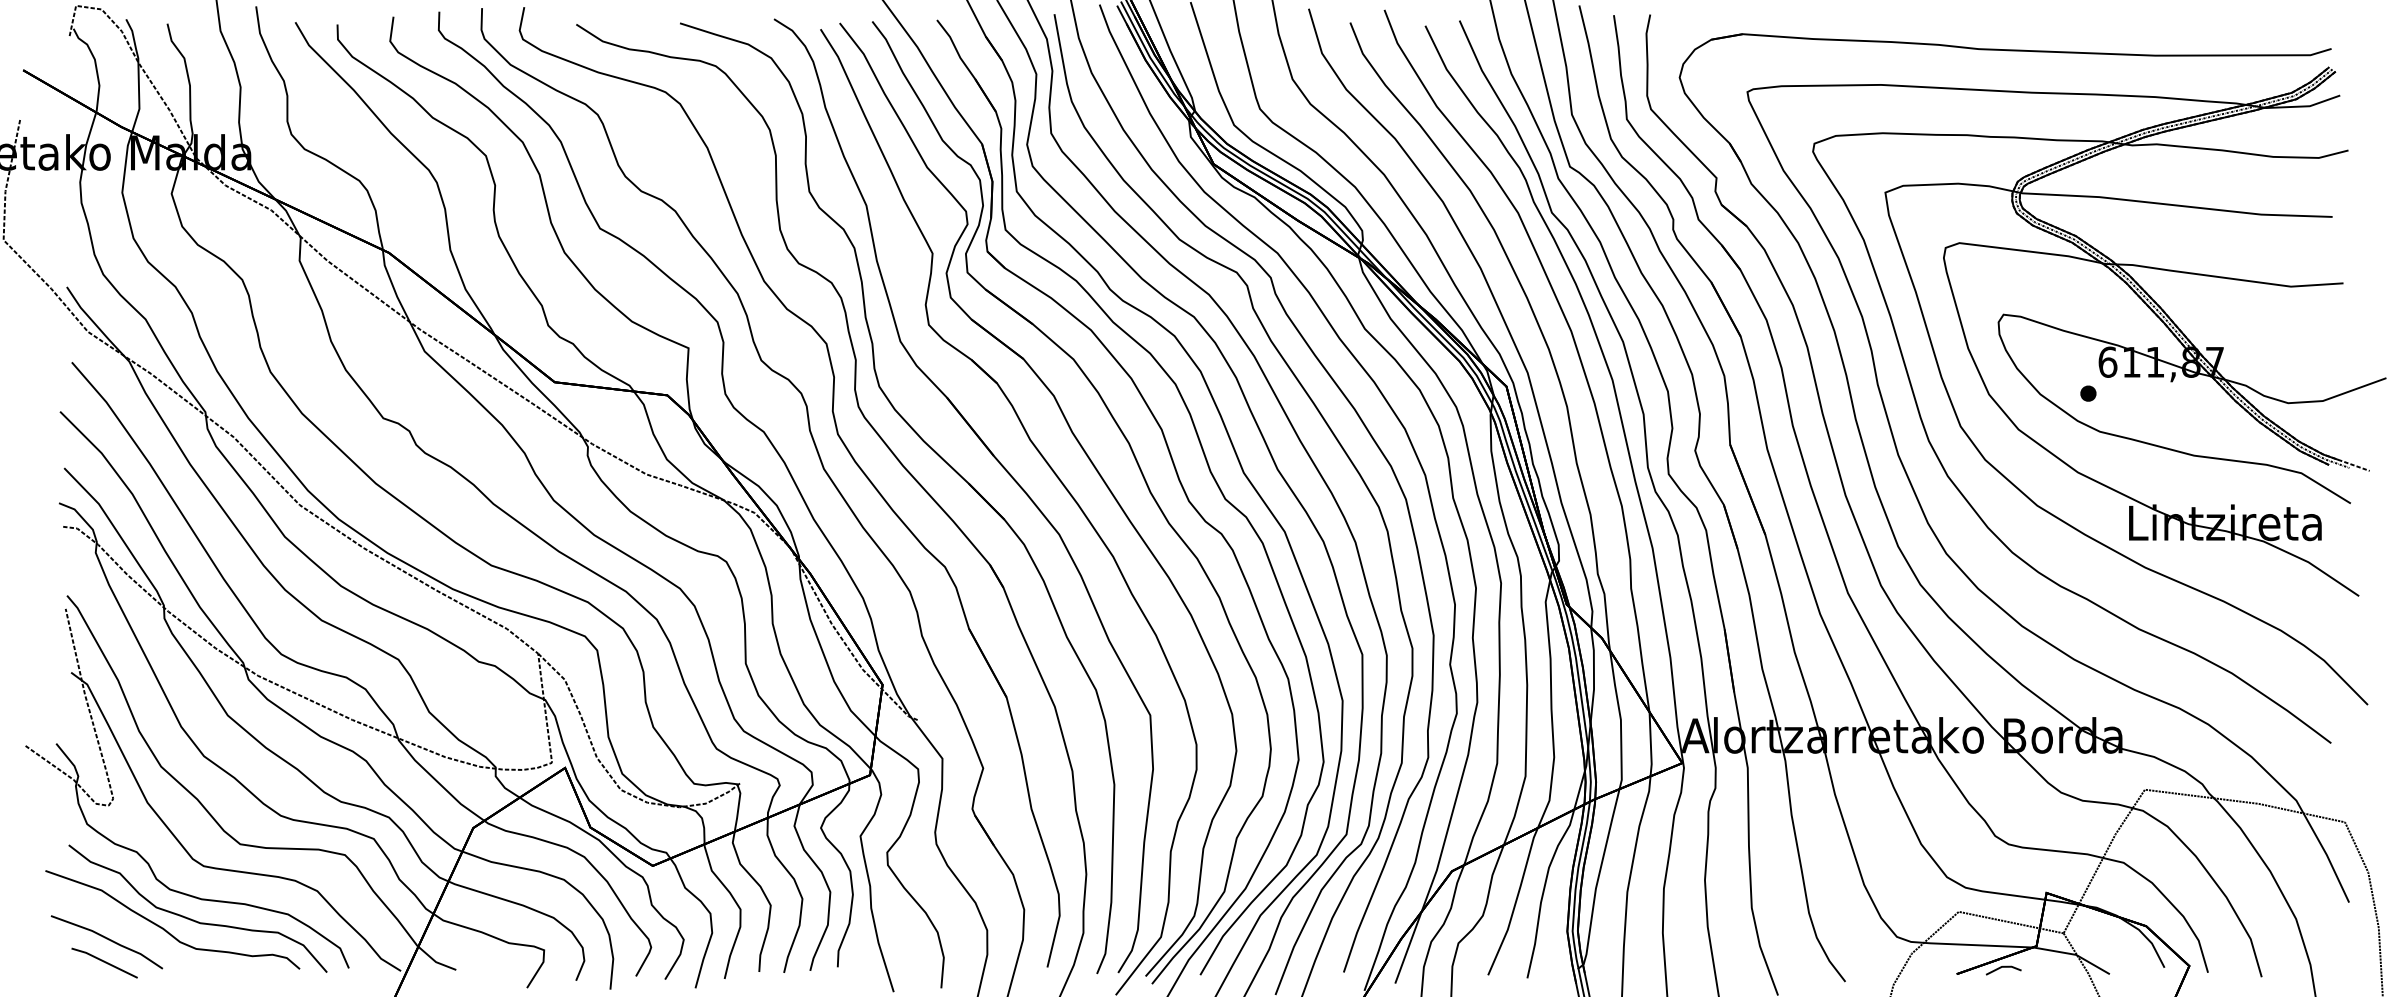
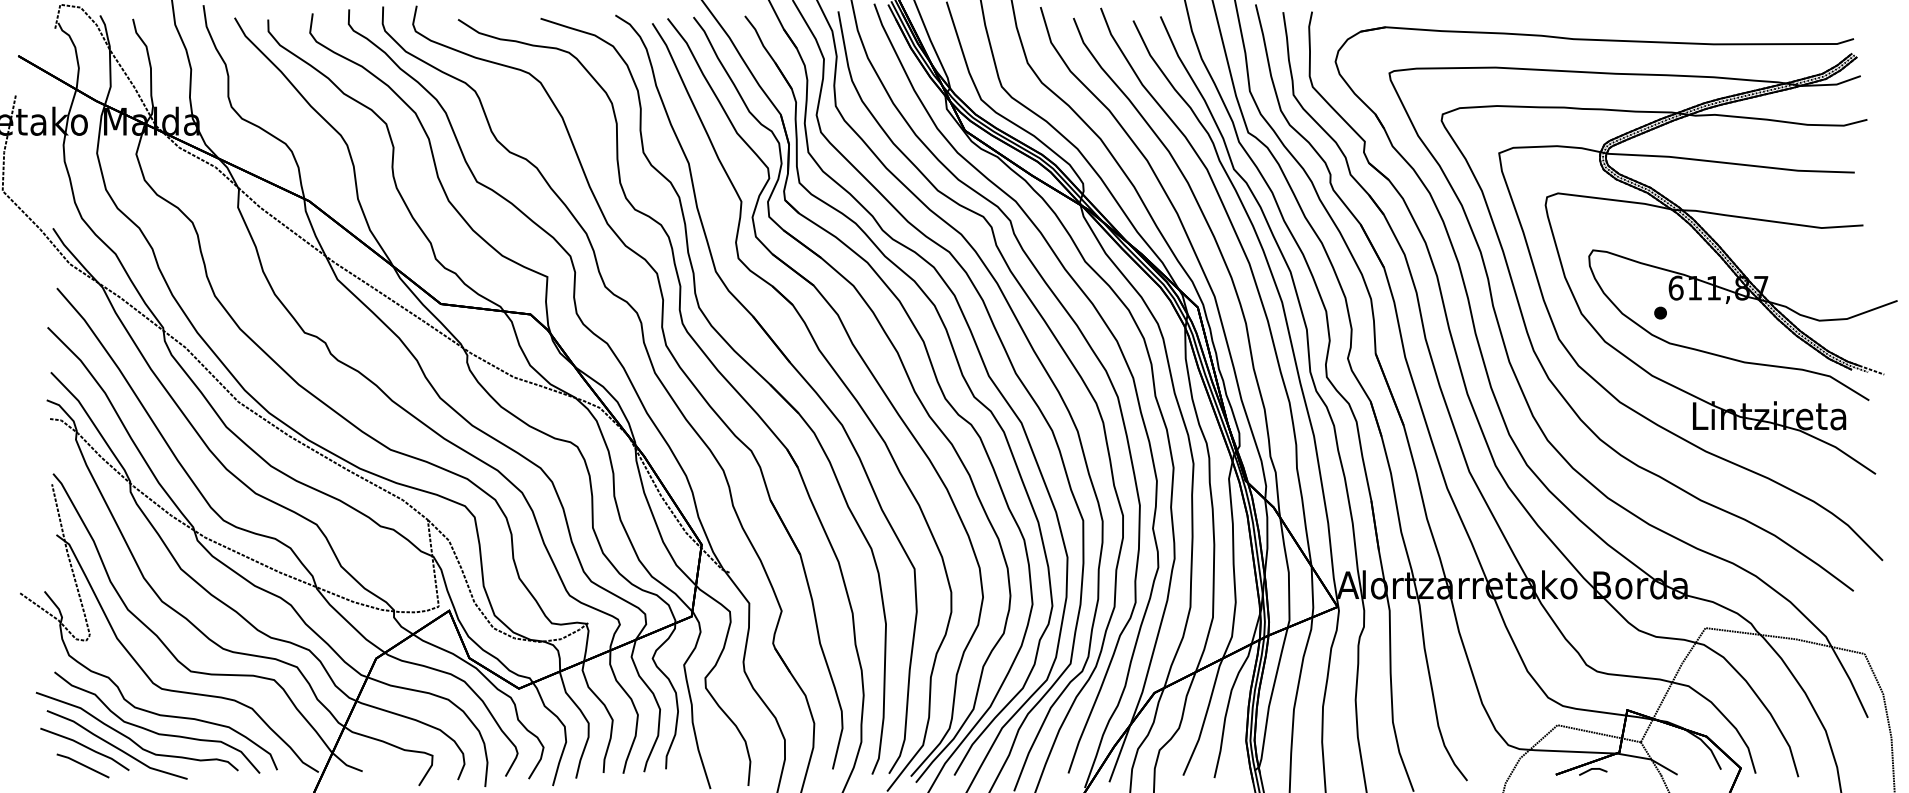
part: (146, 936) -> (116, 744), added

